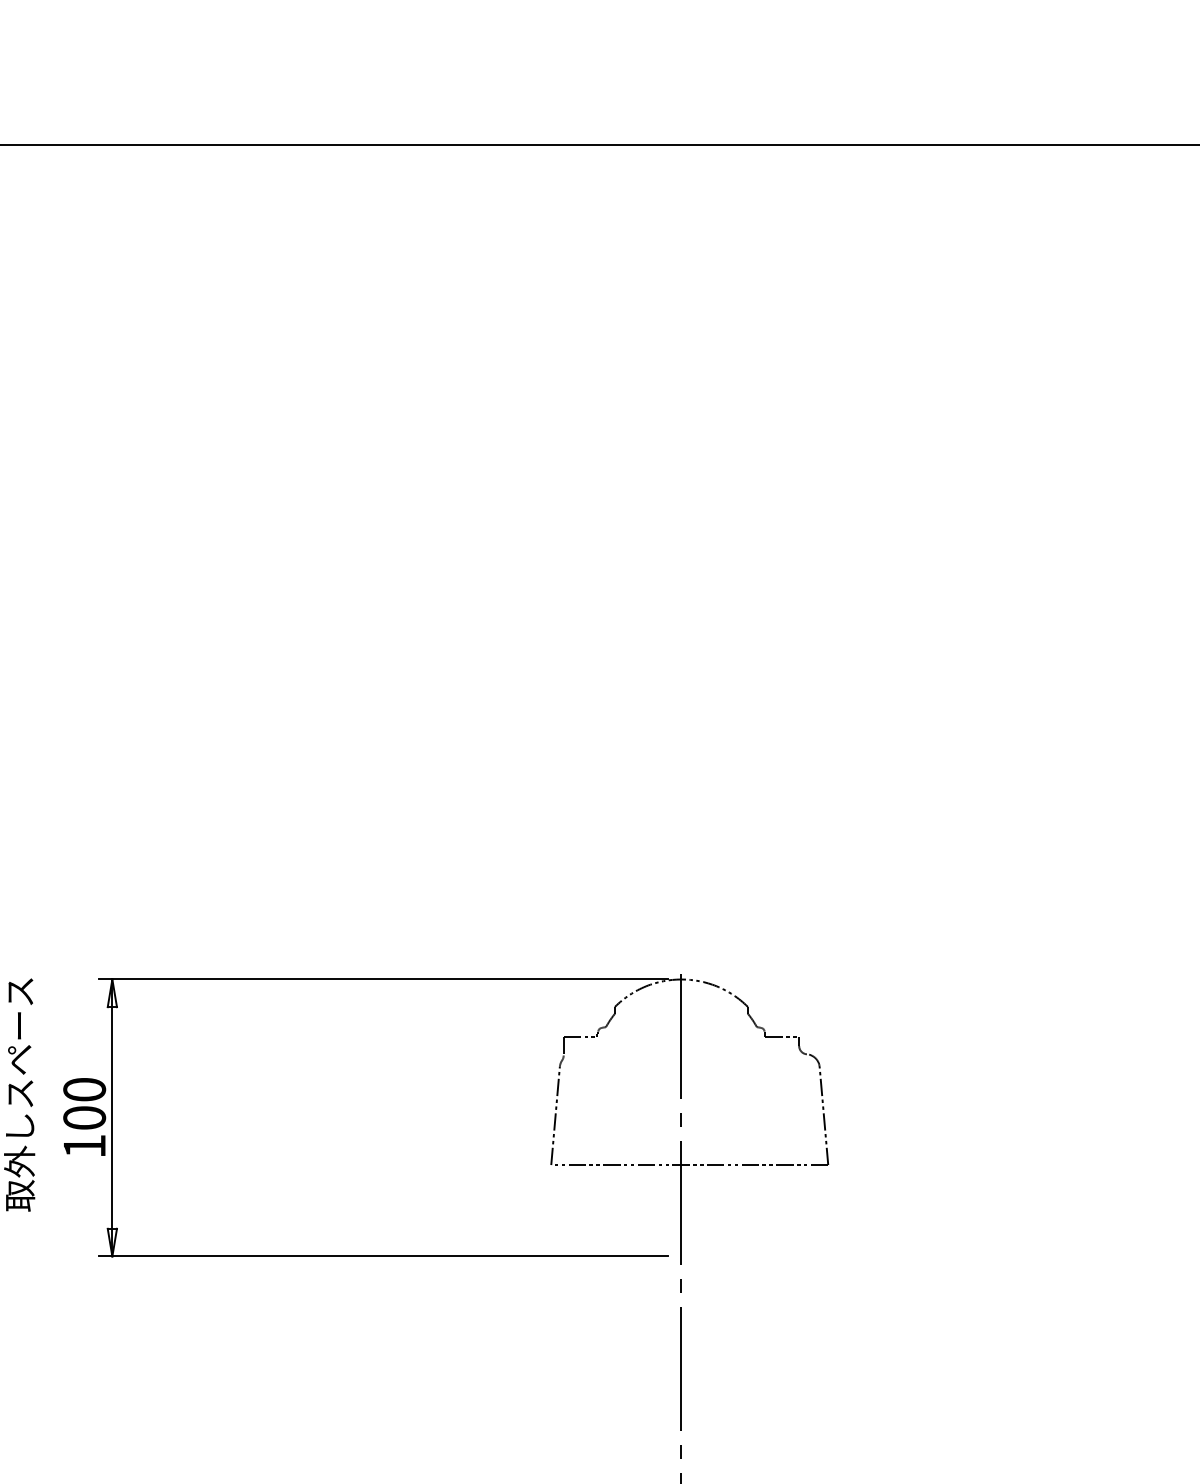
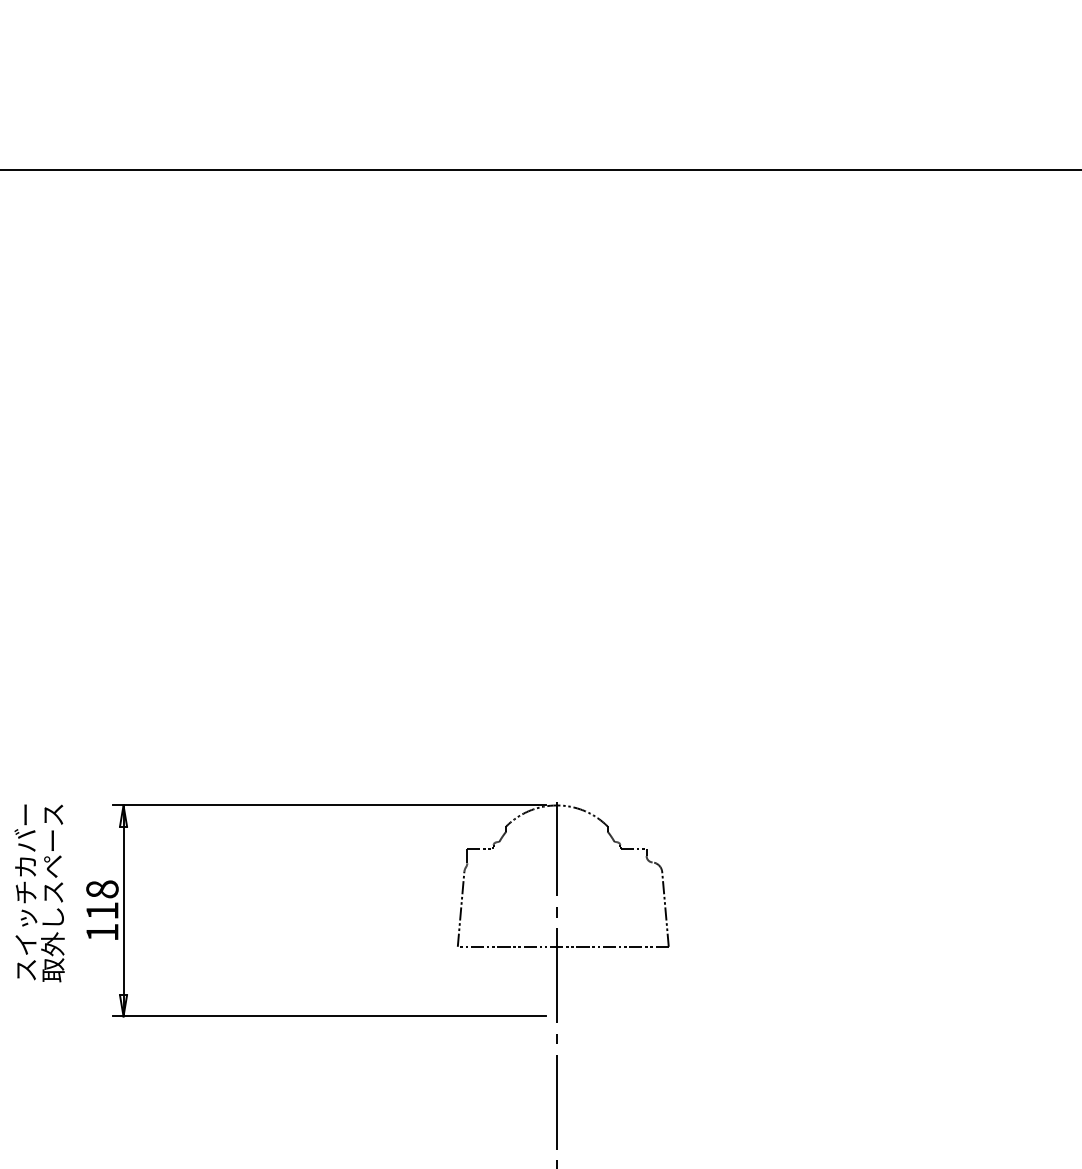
text: (84, 1102) -> (102, 899), 100 -> 118

